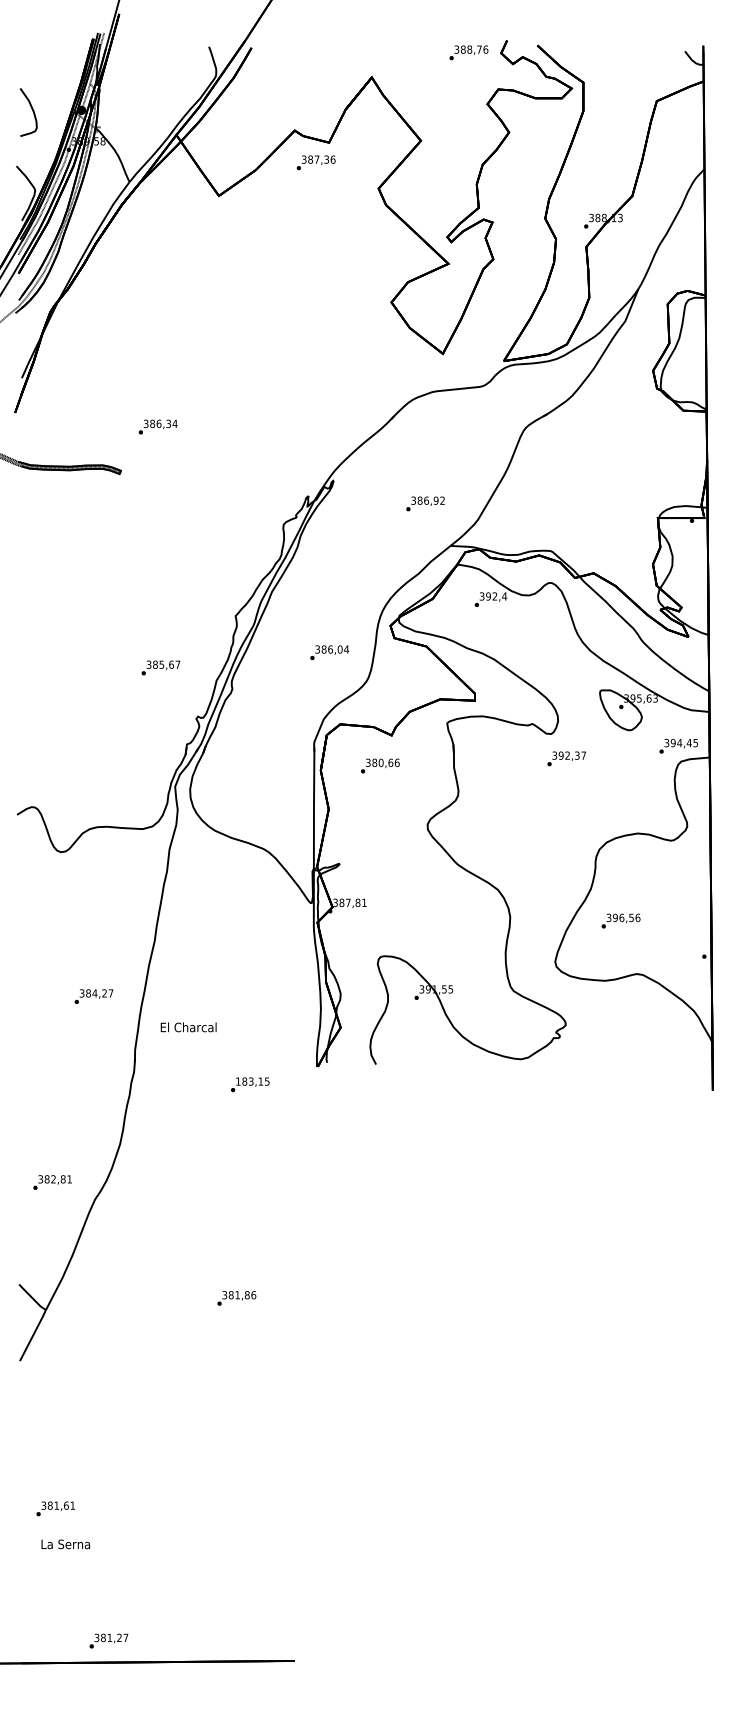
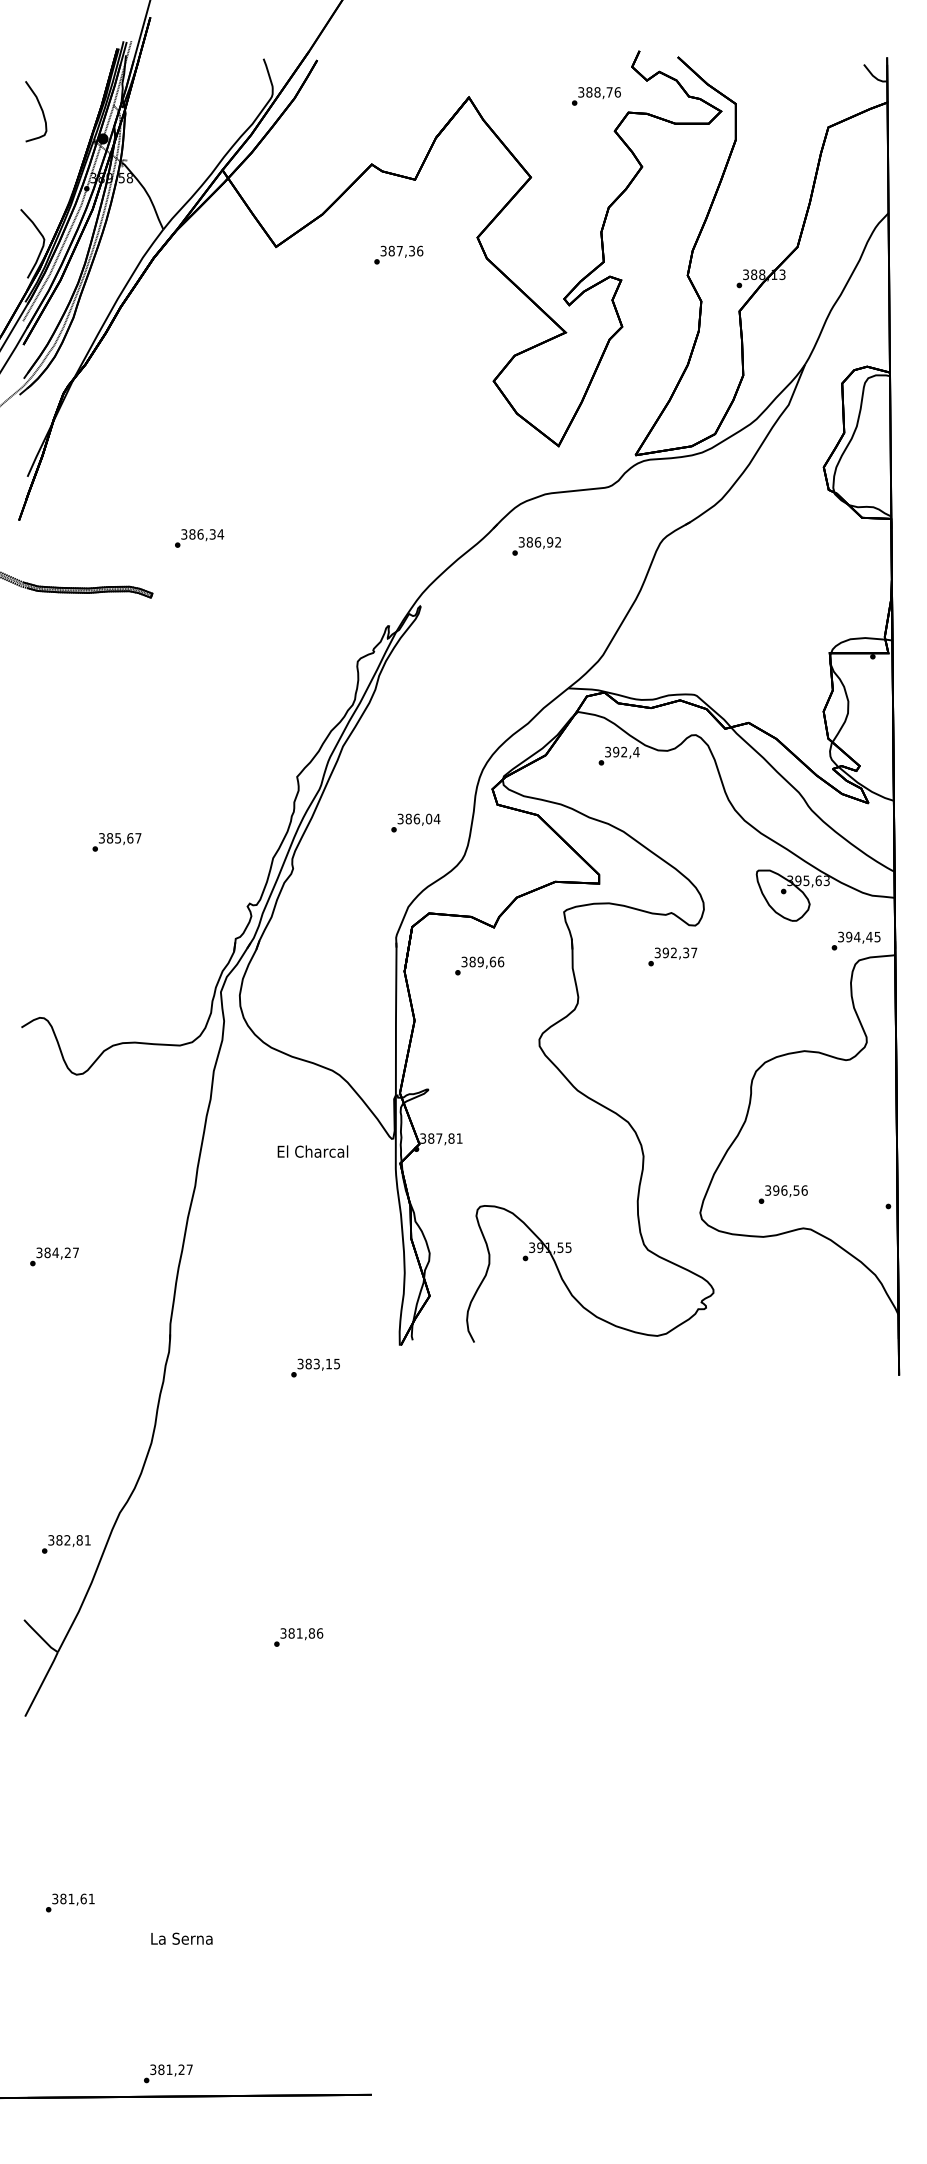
text: (468, 52) -> (596, 96), moved
curve: (32, 109) -> (40, 108), moved
text: (315, 162) -> (398, 254), moved
text: (425, 504) -> (536, 546), moved
text: (160, 668) -> (116, 842), moved
text: (566, 758) -> (672, 956), moved
text: (380, 763) -> (480, 962), 380,66 -> 389,66
text: (620, 921) -> (782, 1194), moved
text: (93, 996) -> (54, 1256), moved
text: (188, 1027) -> (312, 1151), moved
text: (238, 1081) -> (300, 1363), 183,15 -> 383,15
text: (52, 1182) -> (66, 1544), moved
text: (65, 1544) -> (181, 1938), moved
text: (109, 1640) -> (168, 2073), moved

